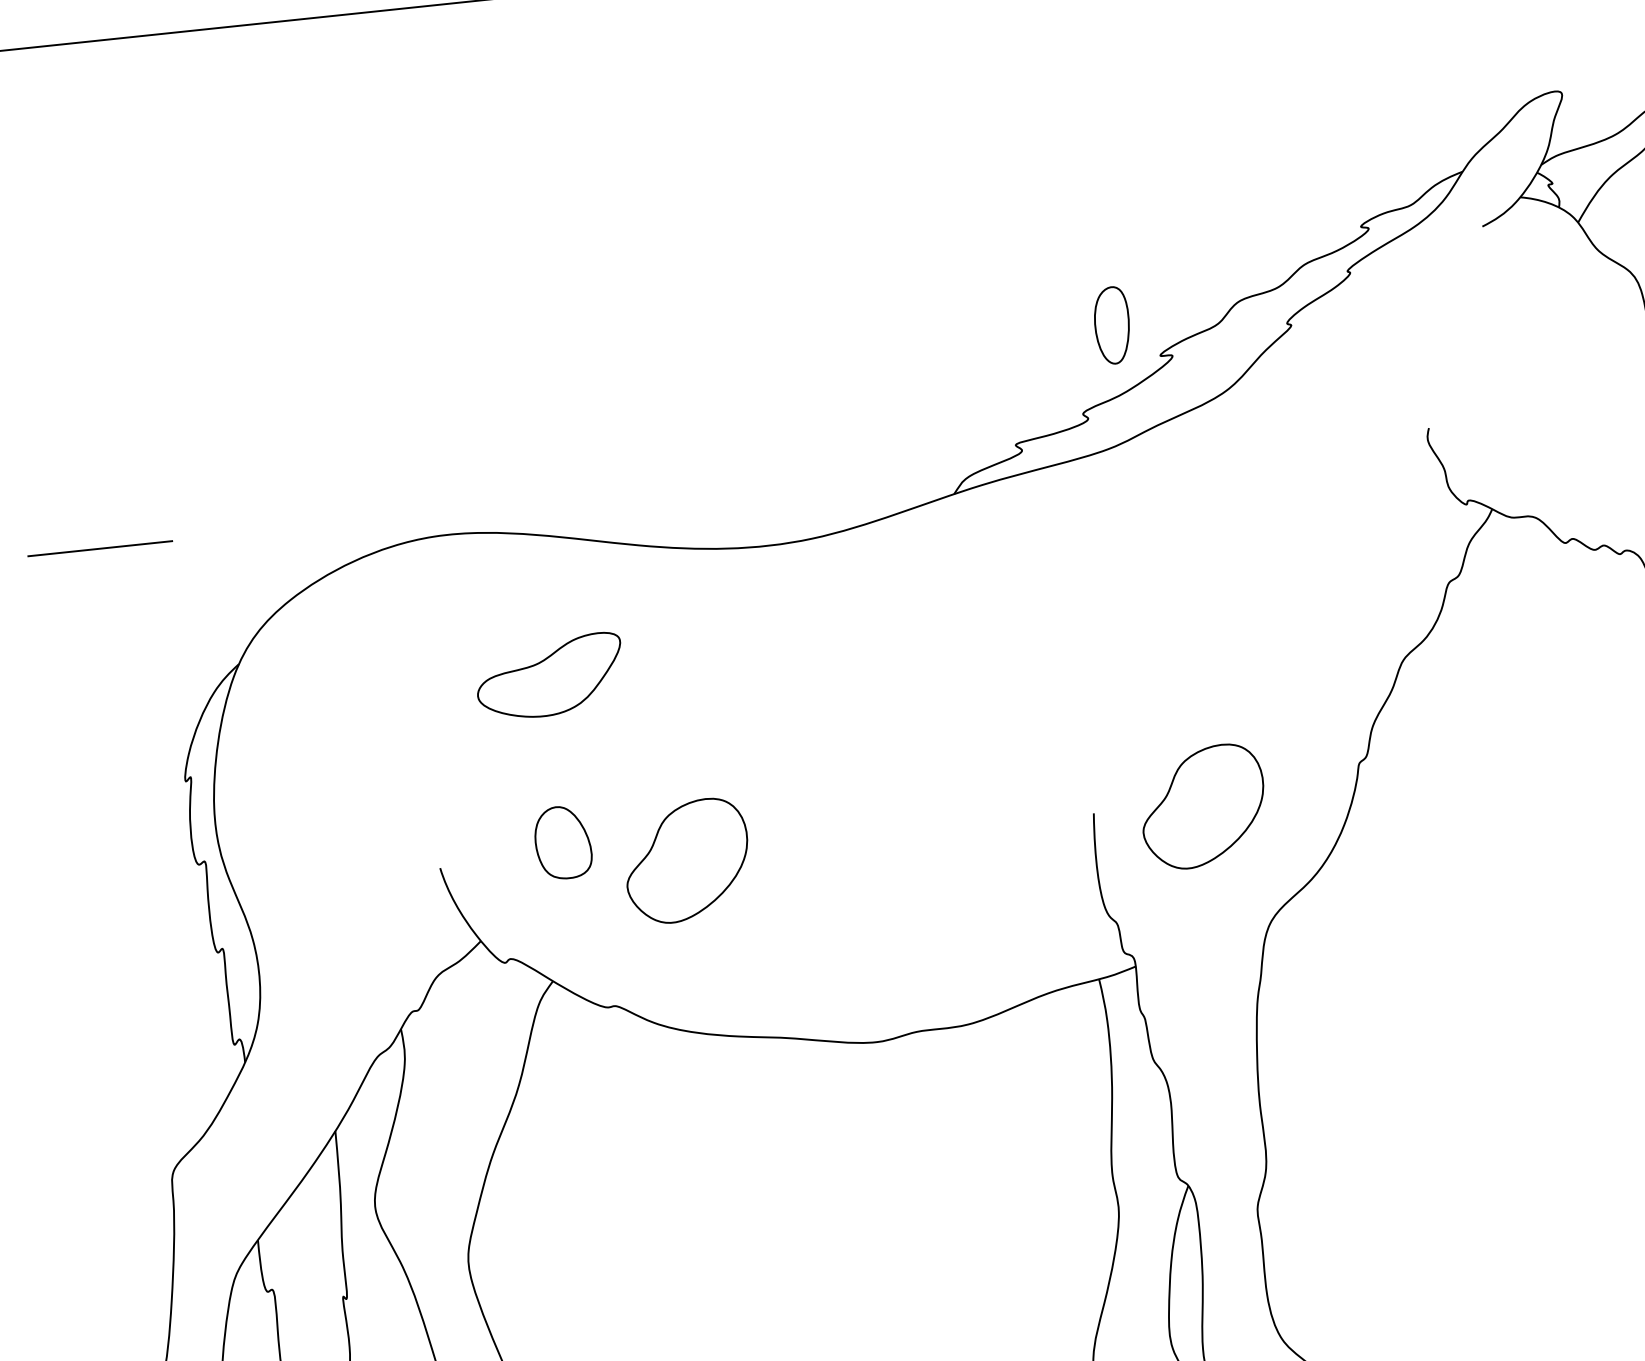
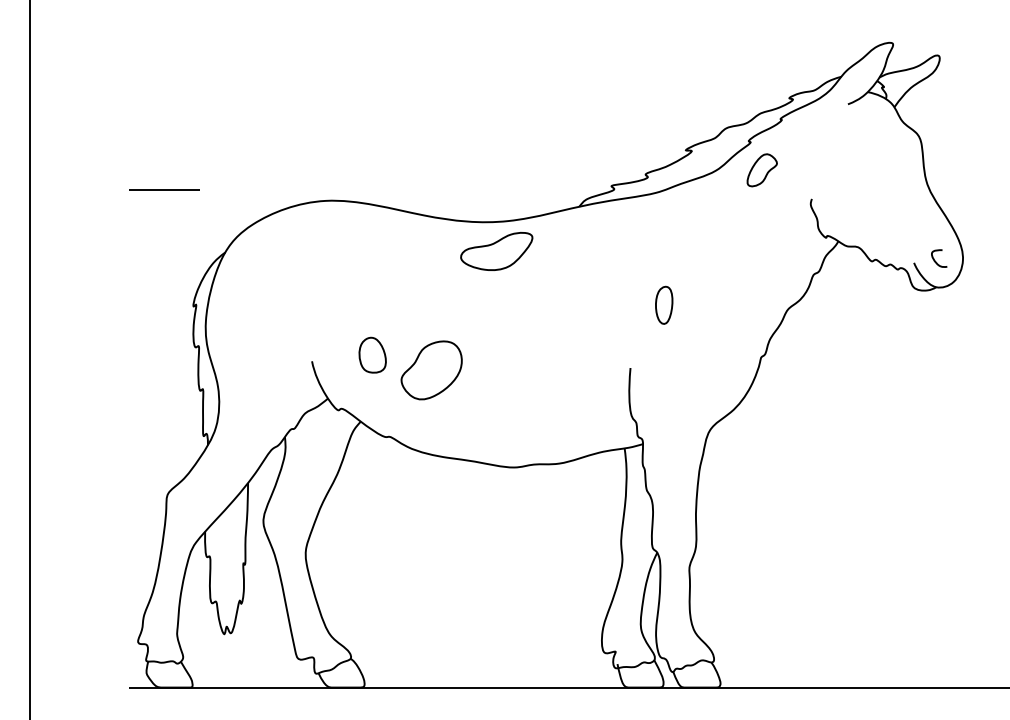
part: (1112, 323) -> (664, 304), moved
part: (1319, 380) -> (761, 170), added
part: (549, 676) -> (496, 251), moved
part: (1202, 807) -> (683, 370), removed

